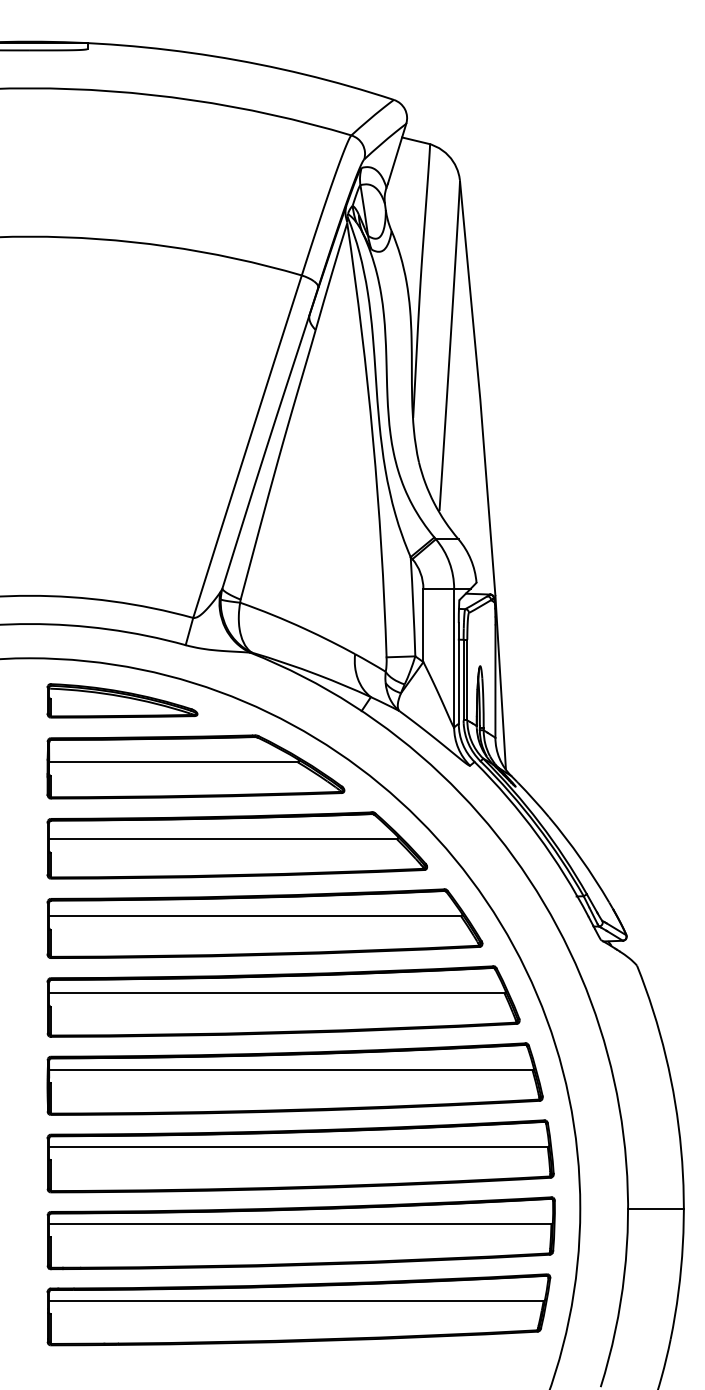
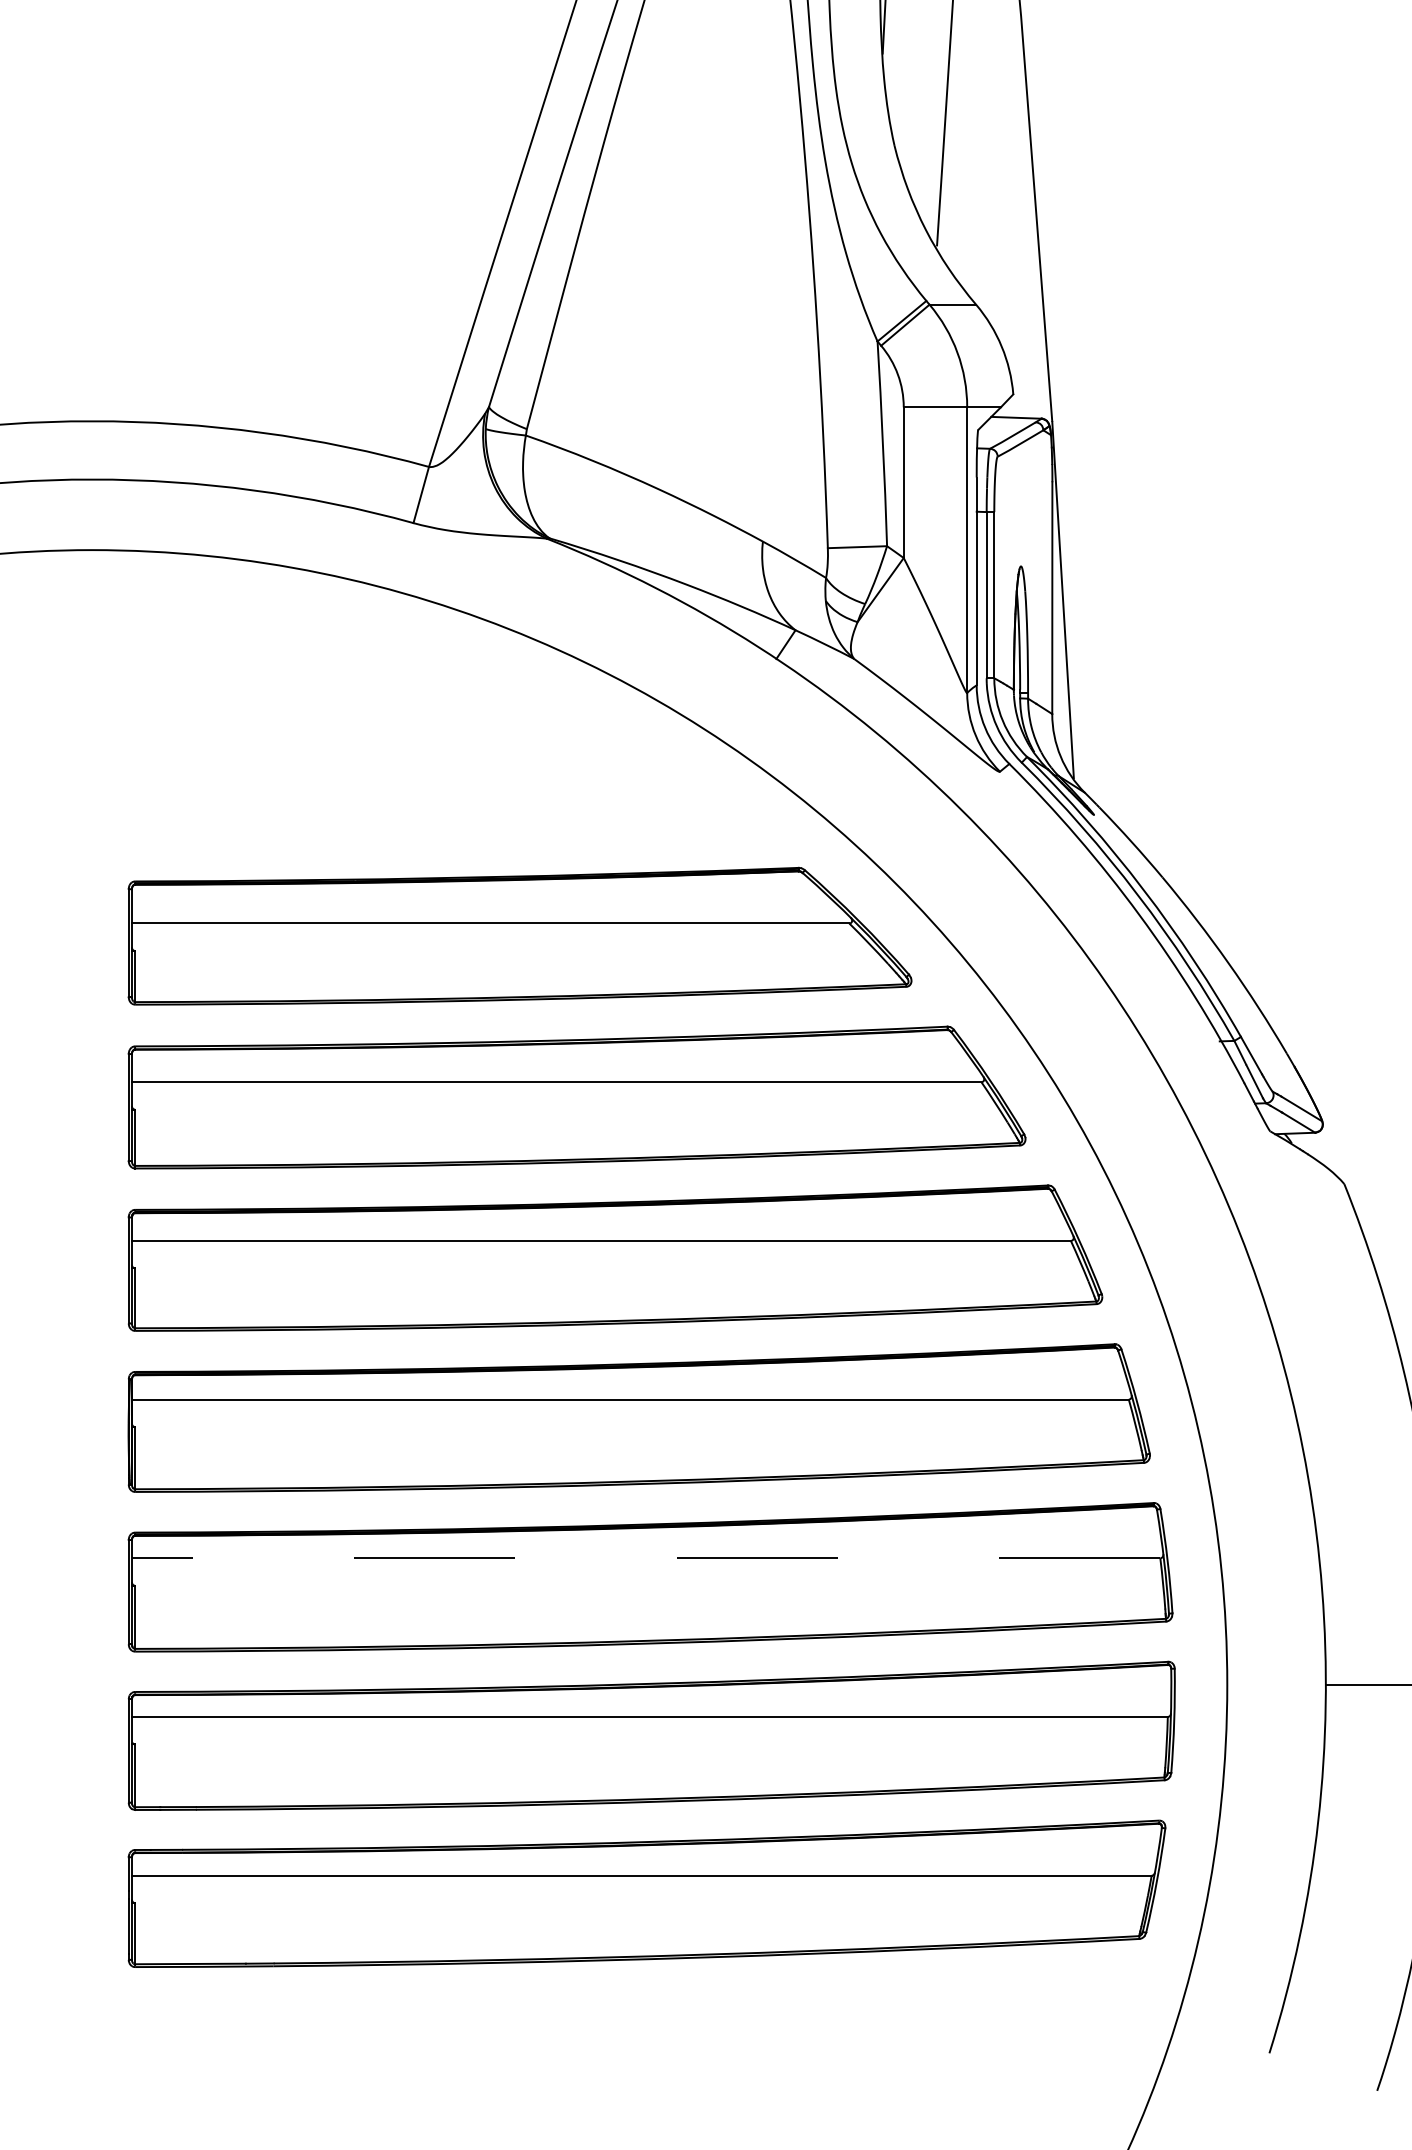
part: (122, 700) -> (283, 637), removed
part: (195, 766) -> (433, 773), removed
line: (298, 1147) -> (646, 1559), solid -> dashed

